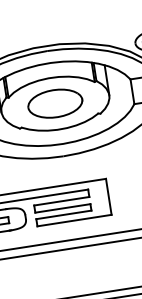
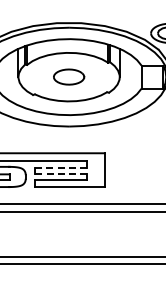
part: (54, 103) -> (68, 76), size x0.6
line: (62, 201) -> (61, 167), solid -> dashed
line: (63, 208) -> (61, 174), solid -> dashed

